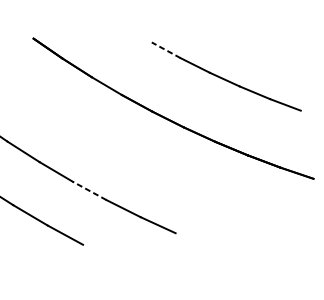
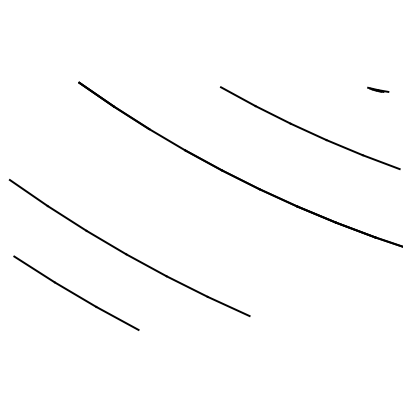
line: (283, 44) -> (378, 89), added
line: (166, 50) -> (238, 96), dashed -> solid
line: (88, 191) -> (145, 265), dashed -> solid

